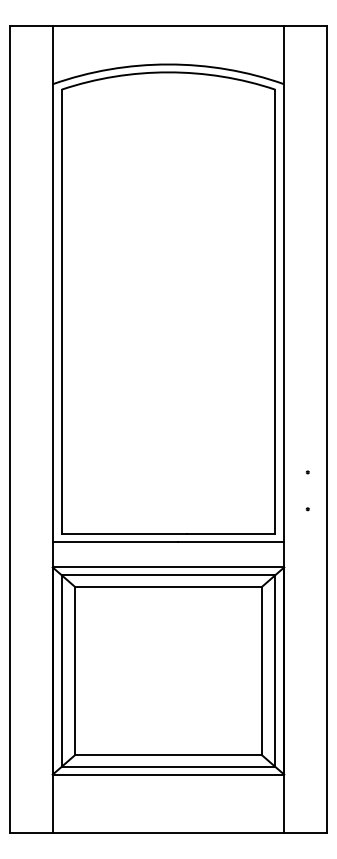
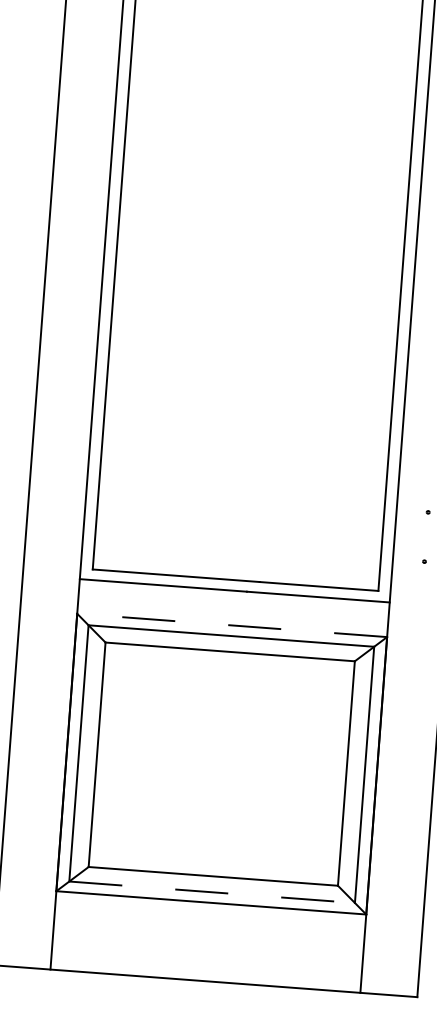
line: (168, 567) -> (232, 625), solid -> dashed
line: (168, 766) -> (212, 891), solid -> dashed

